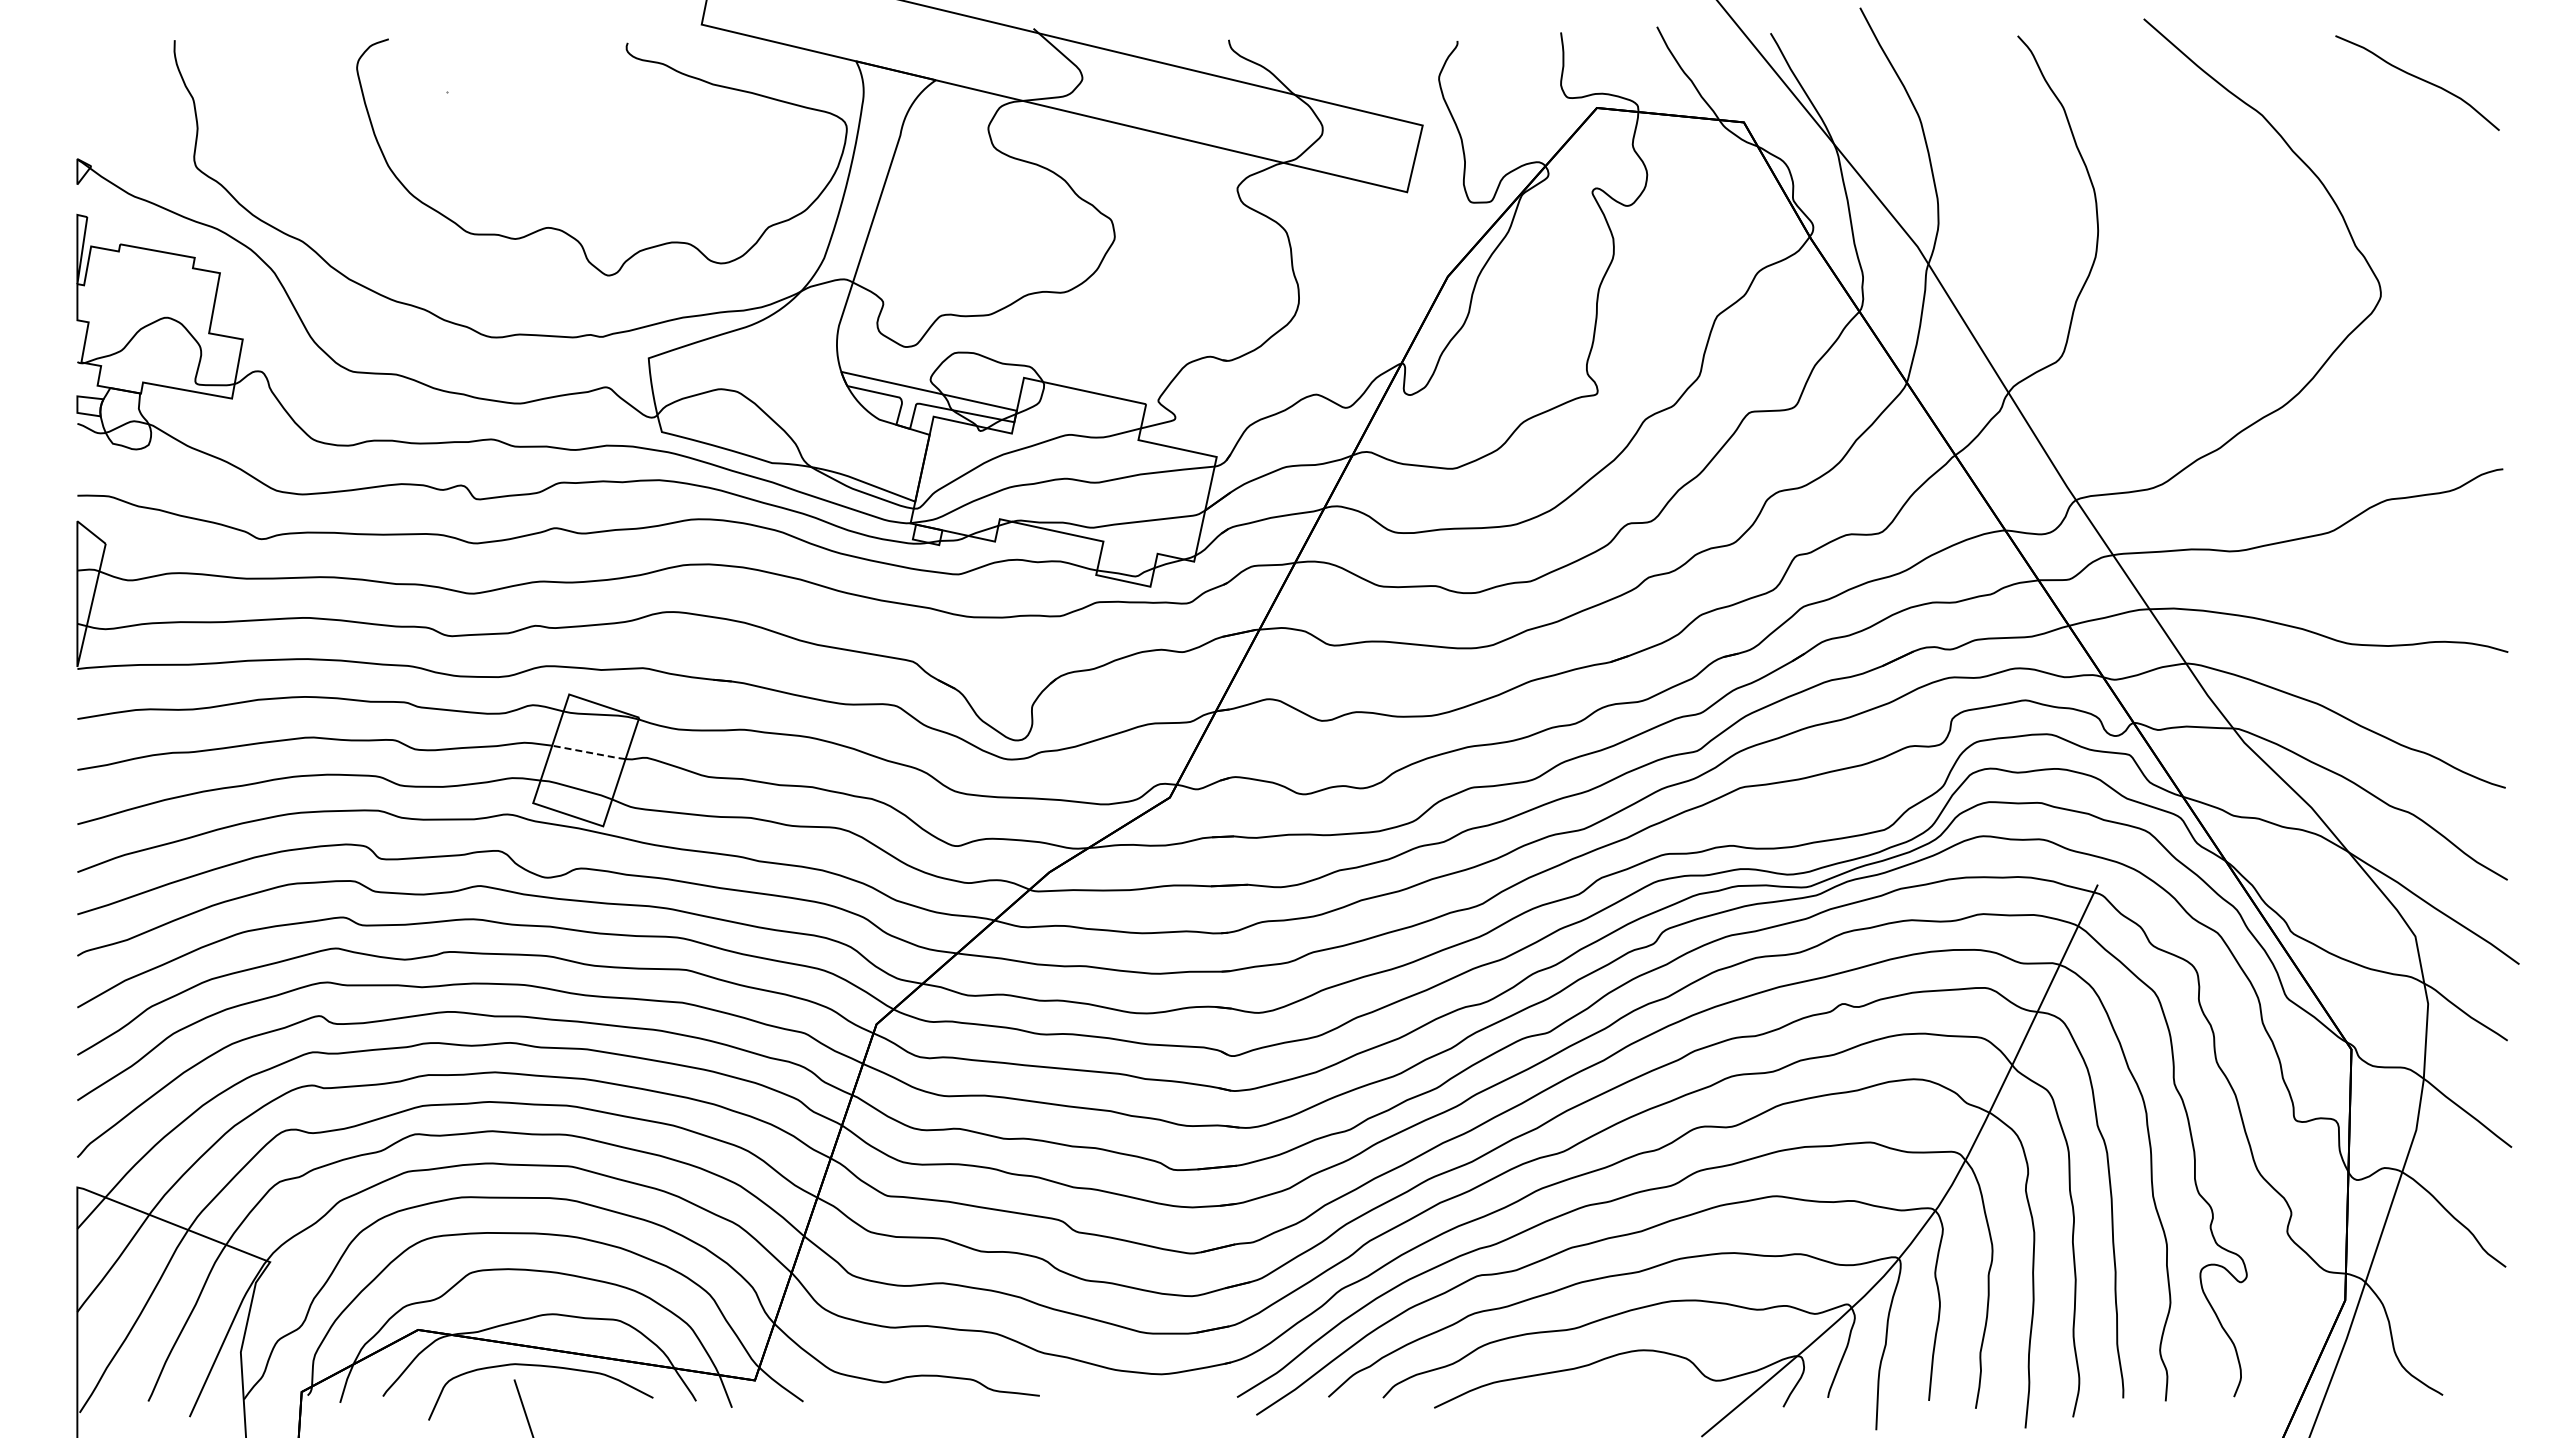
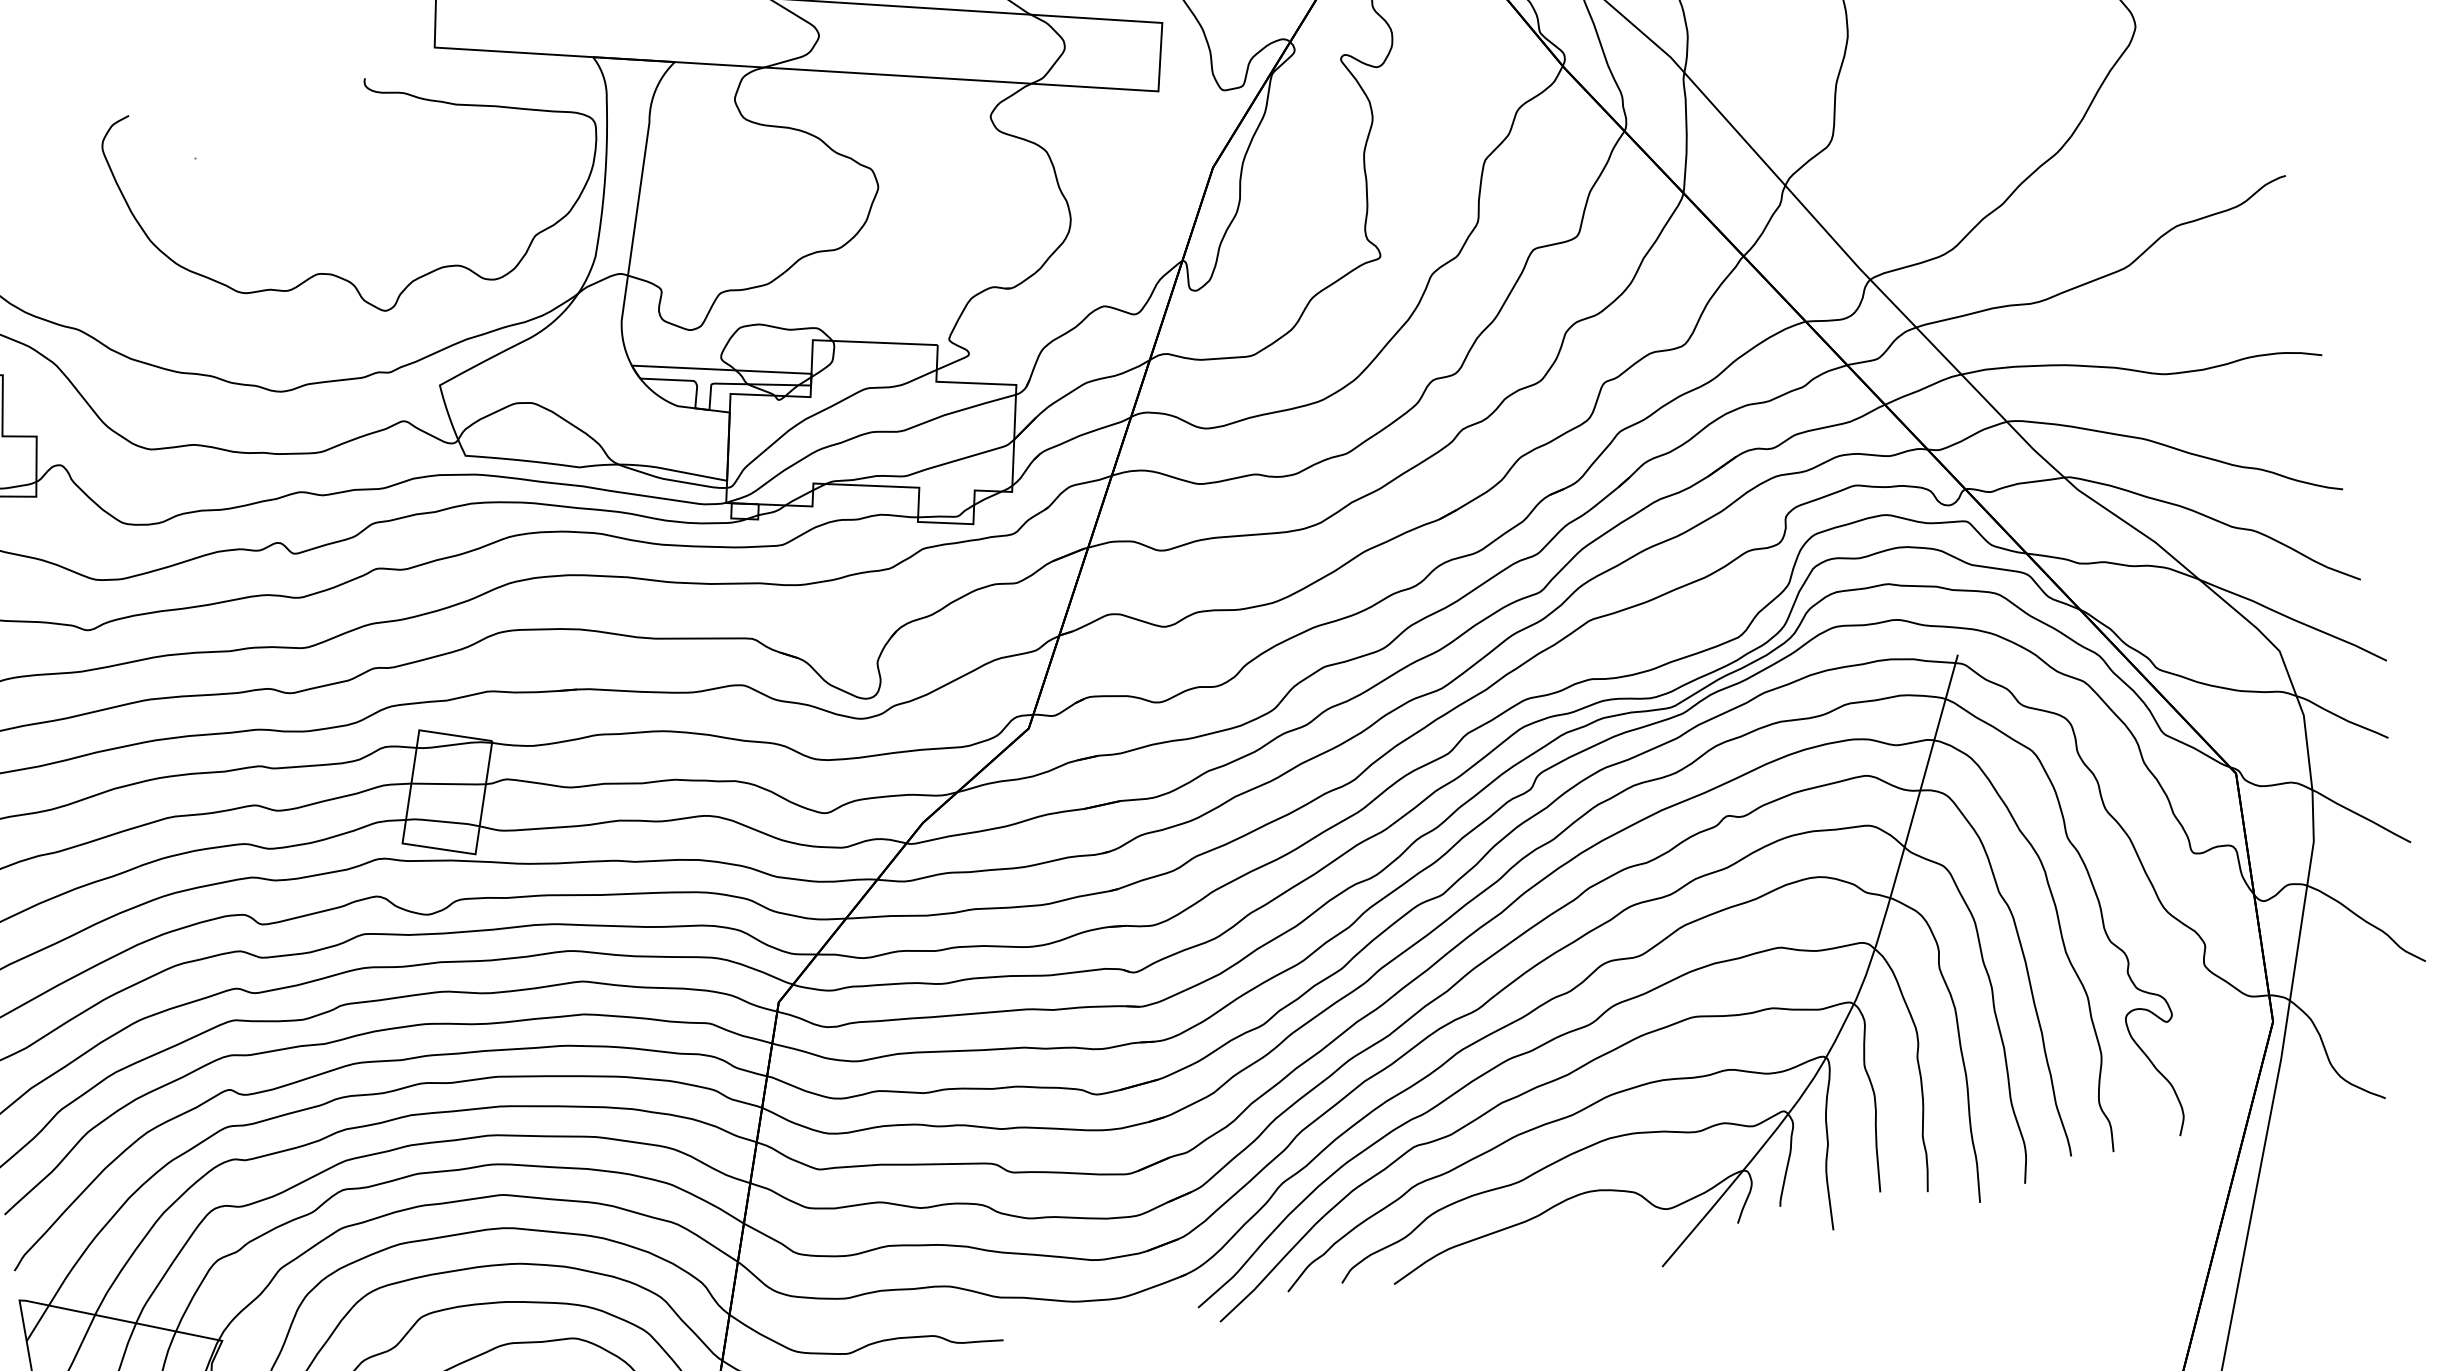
line: (589, 752) -> (449, 783), dashed -> solid

